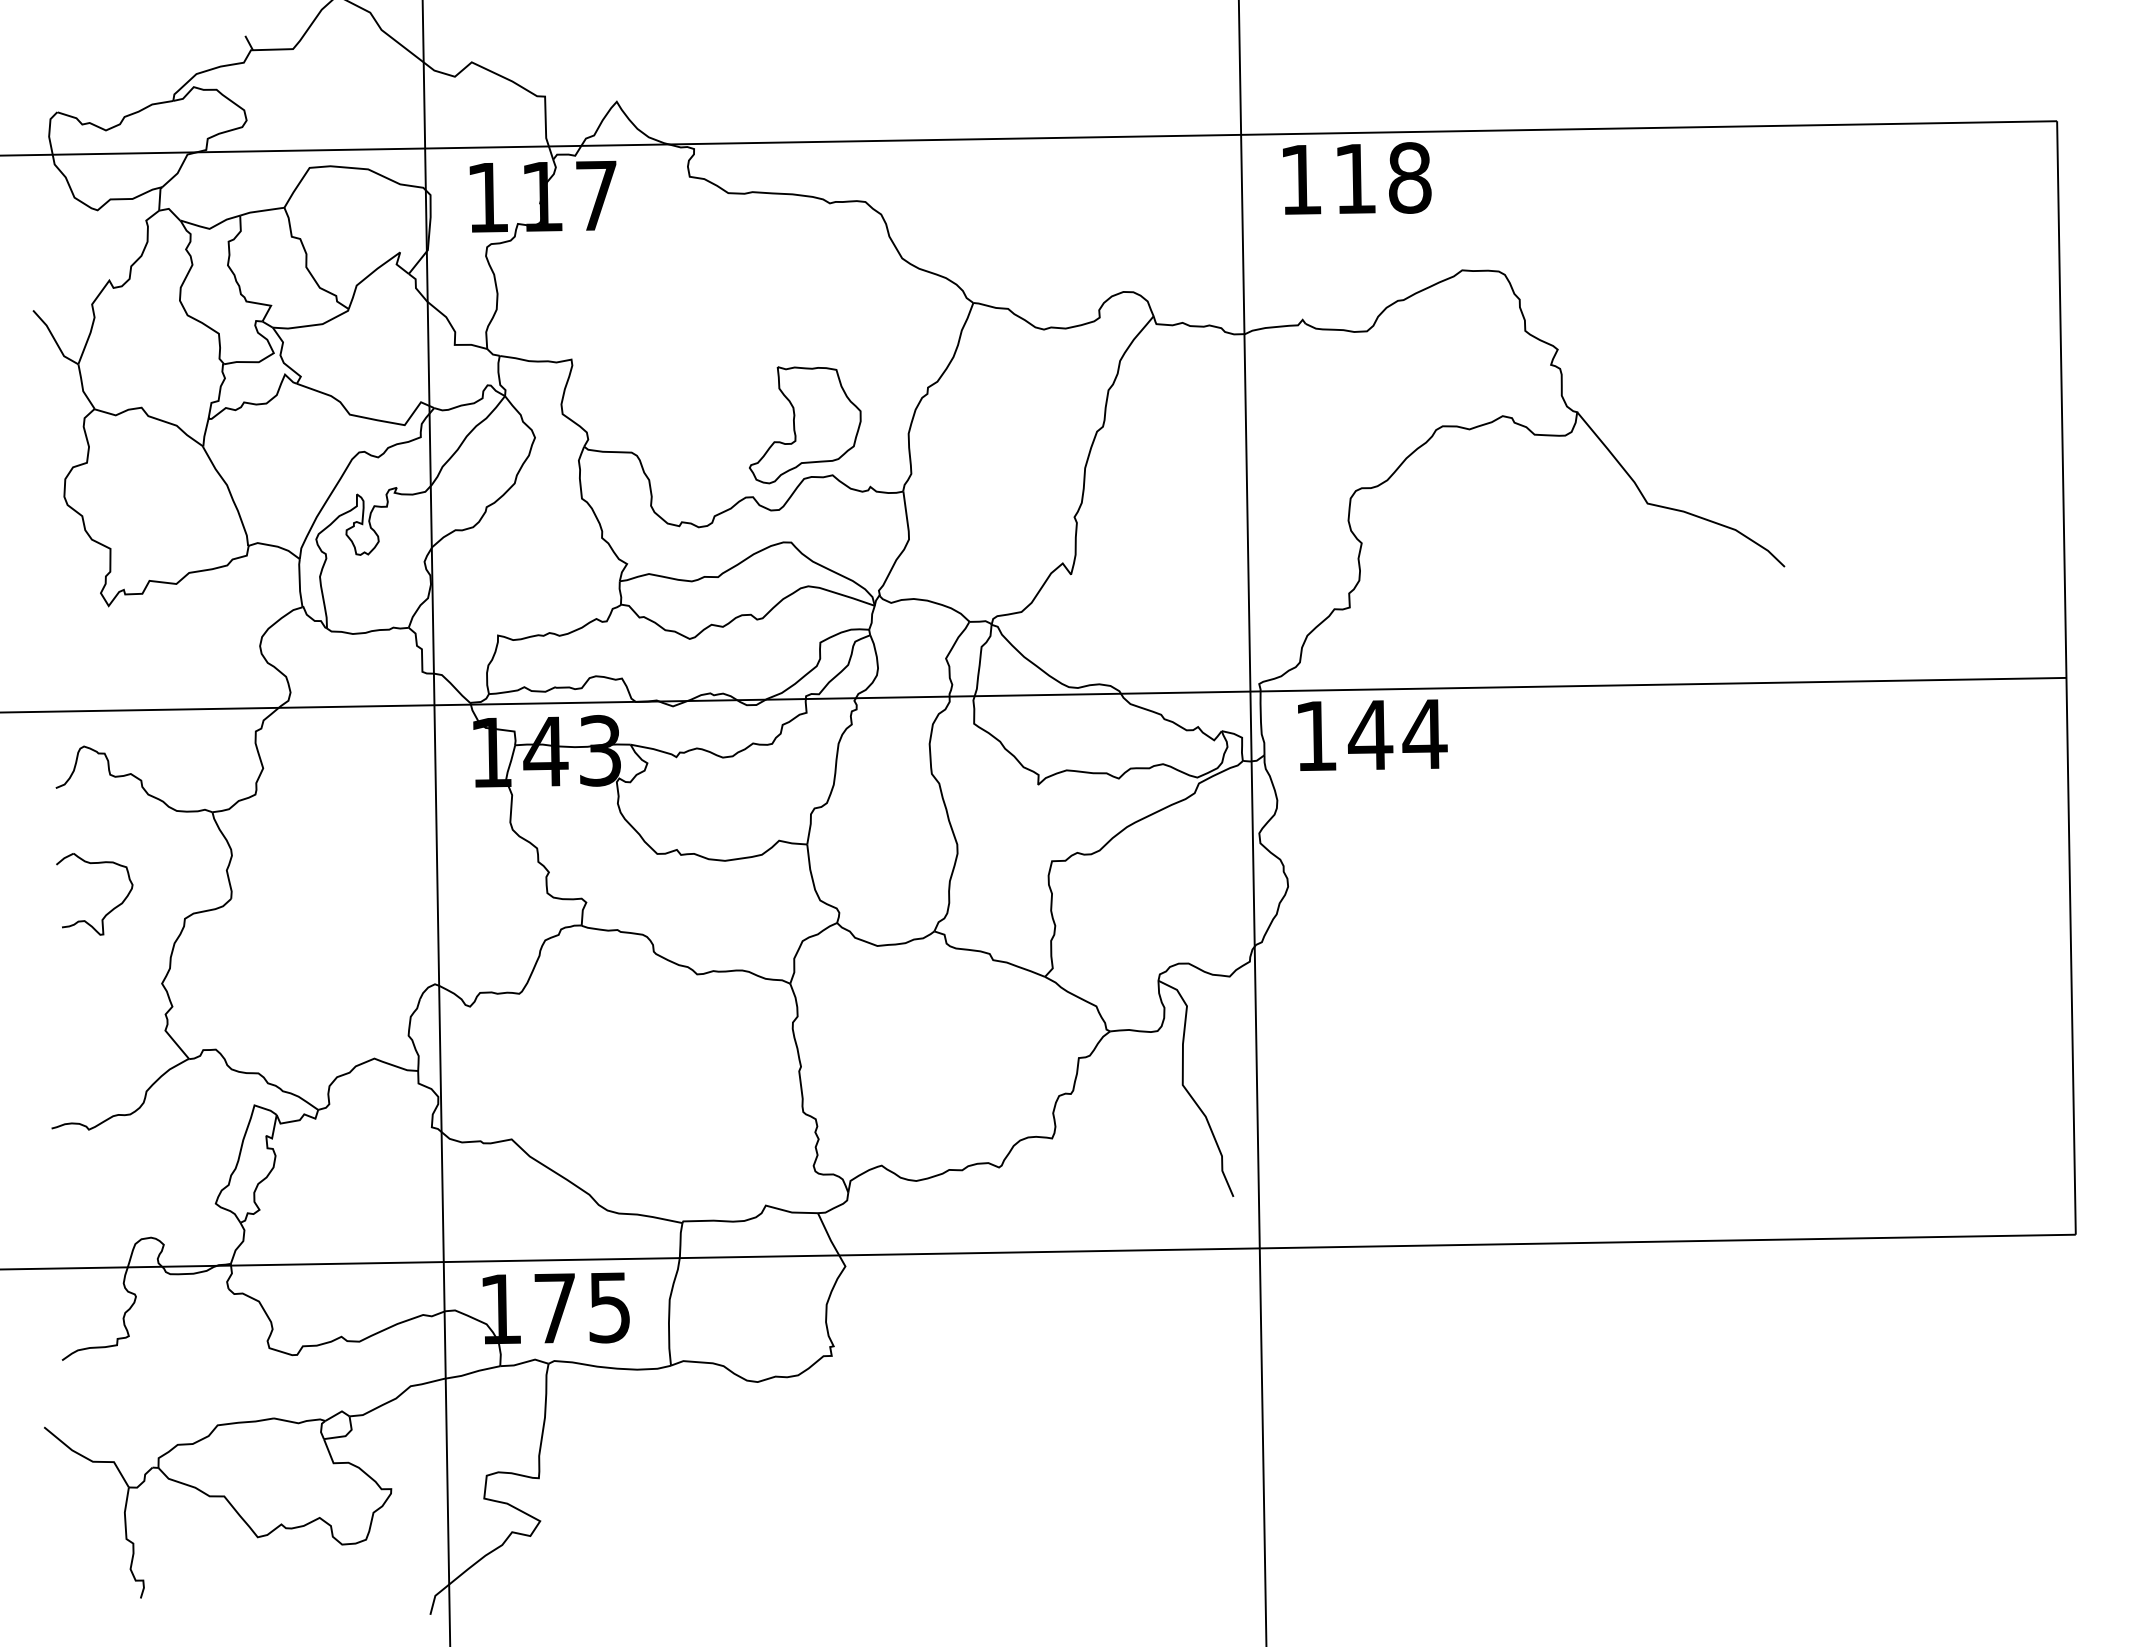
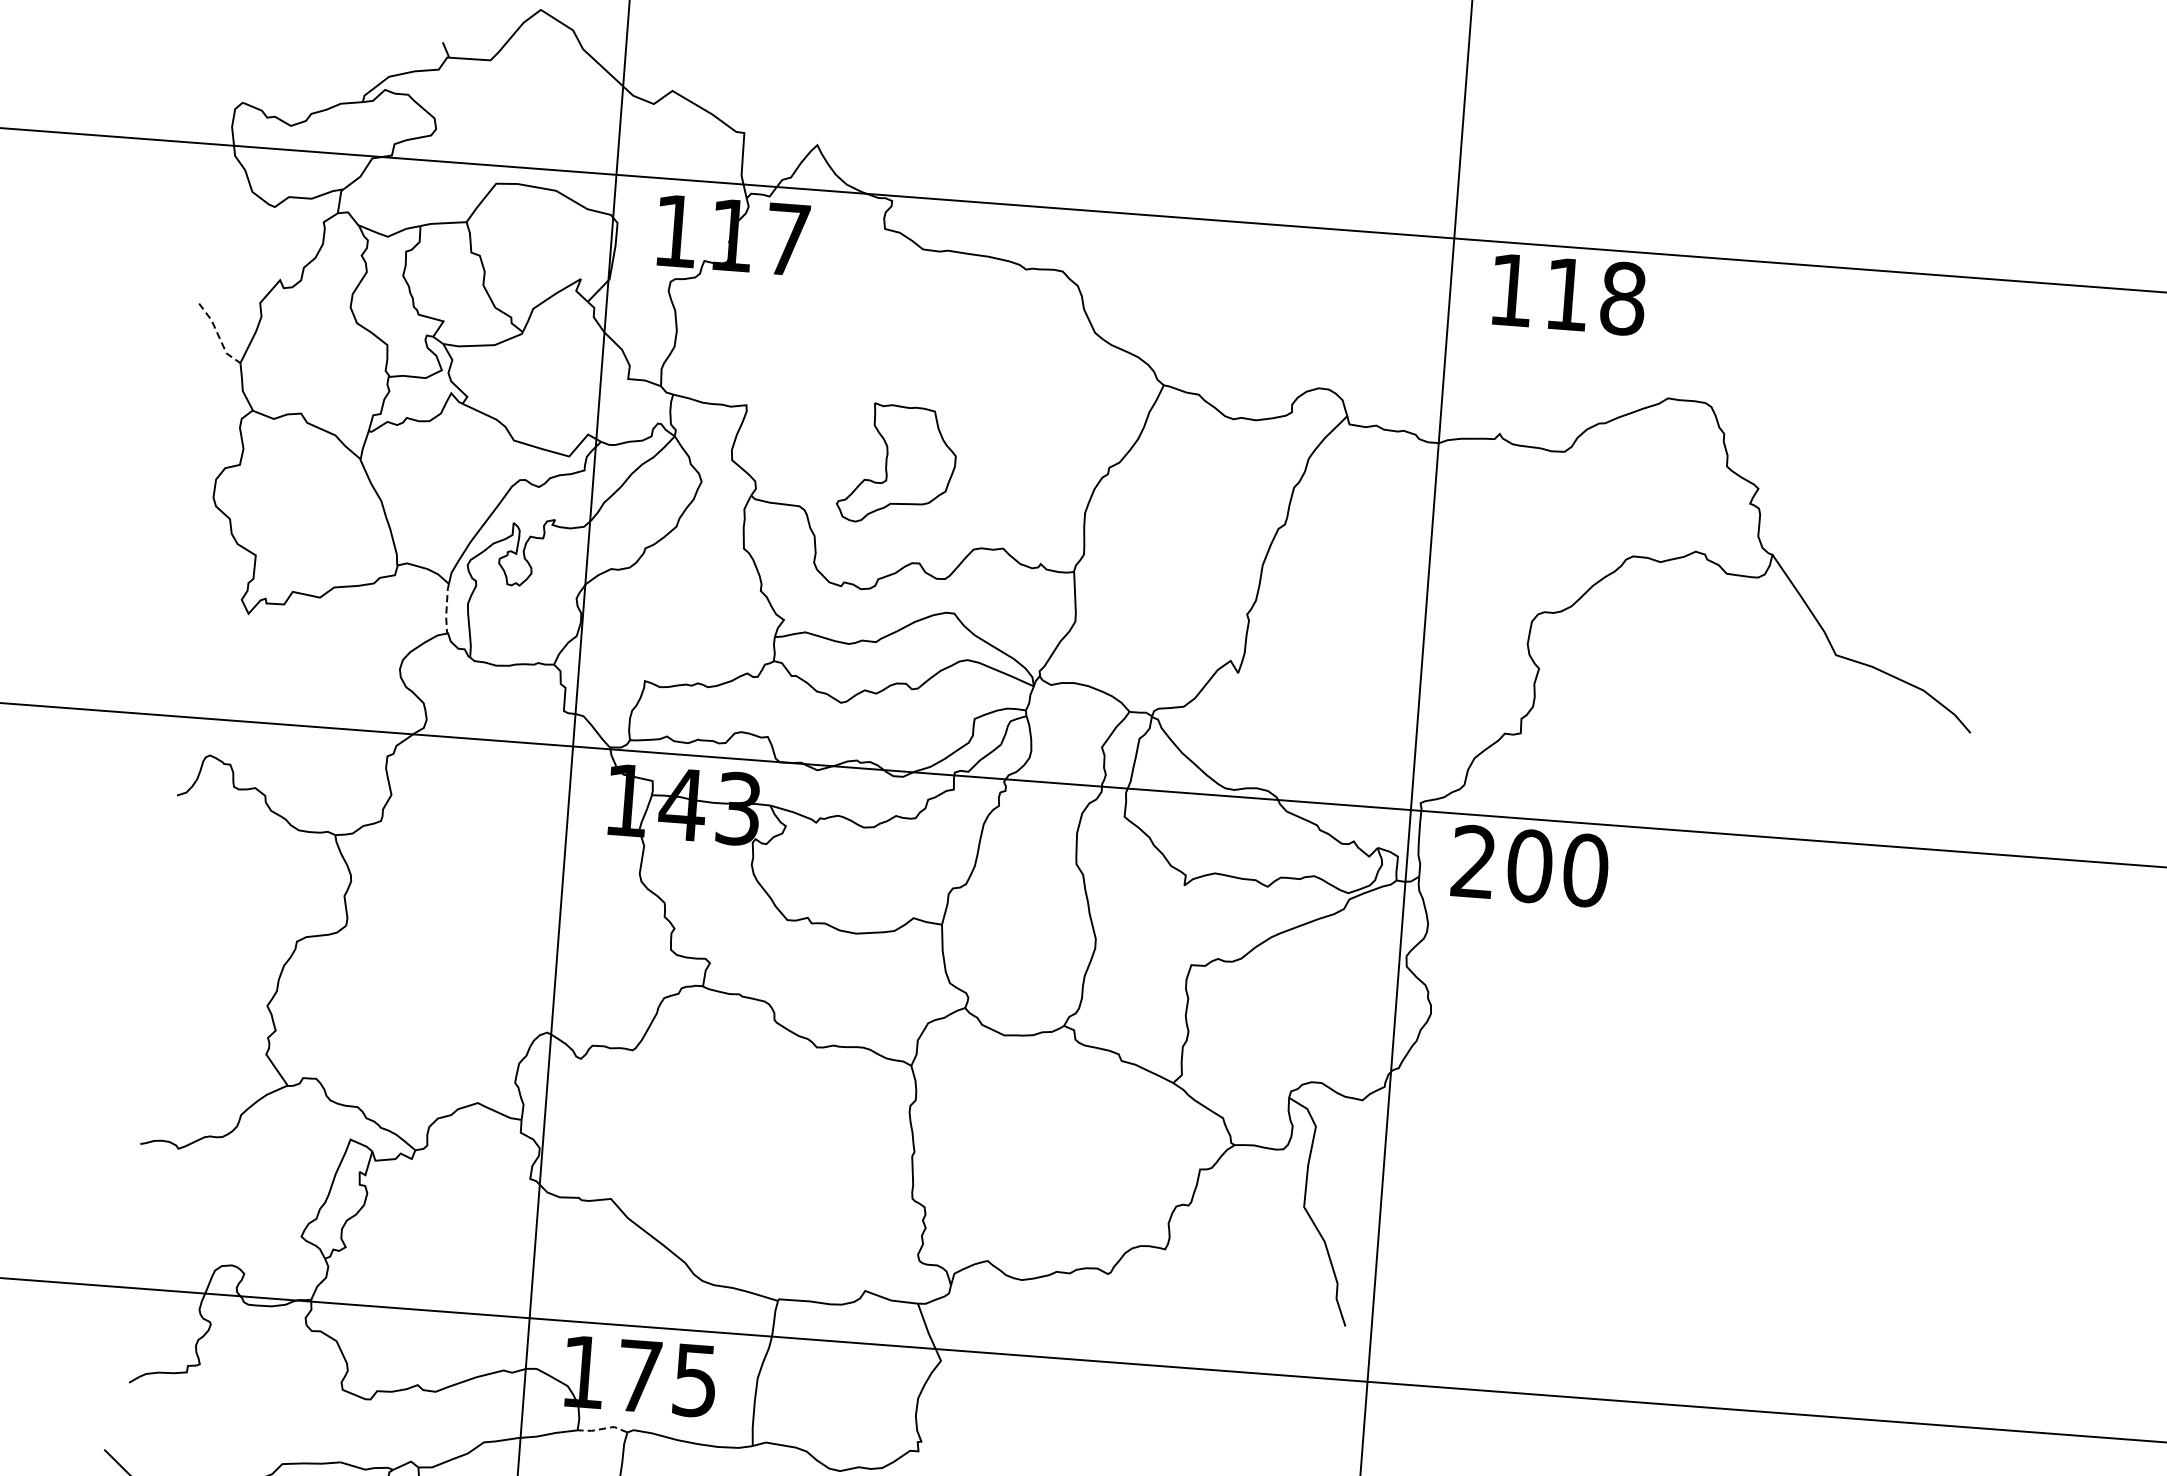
line: (54, 339) -> (218, 335), solid -> dashed
part: (805, 425) -> (897, 465), moved
line: (299, 583) -> (446, 608), solid -> dashed
text: (1371, 734) -> (1530, 865), 144 -> 200
part: (107, 912) -> (218, 927), removed
line: (524, 1362) -> (602, 1428), solid -> dashed

